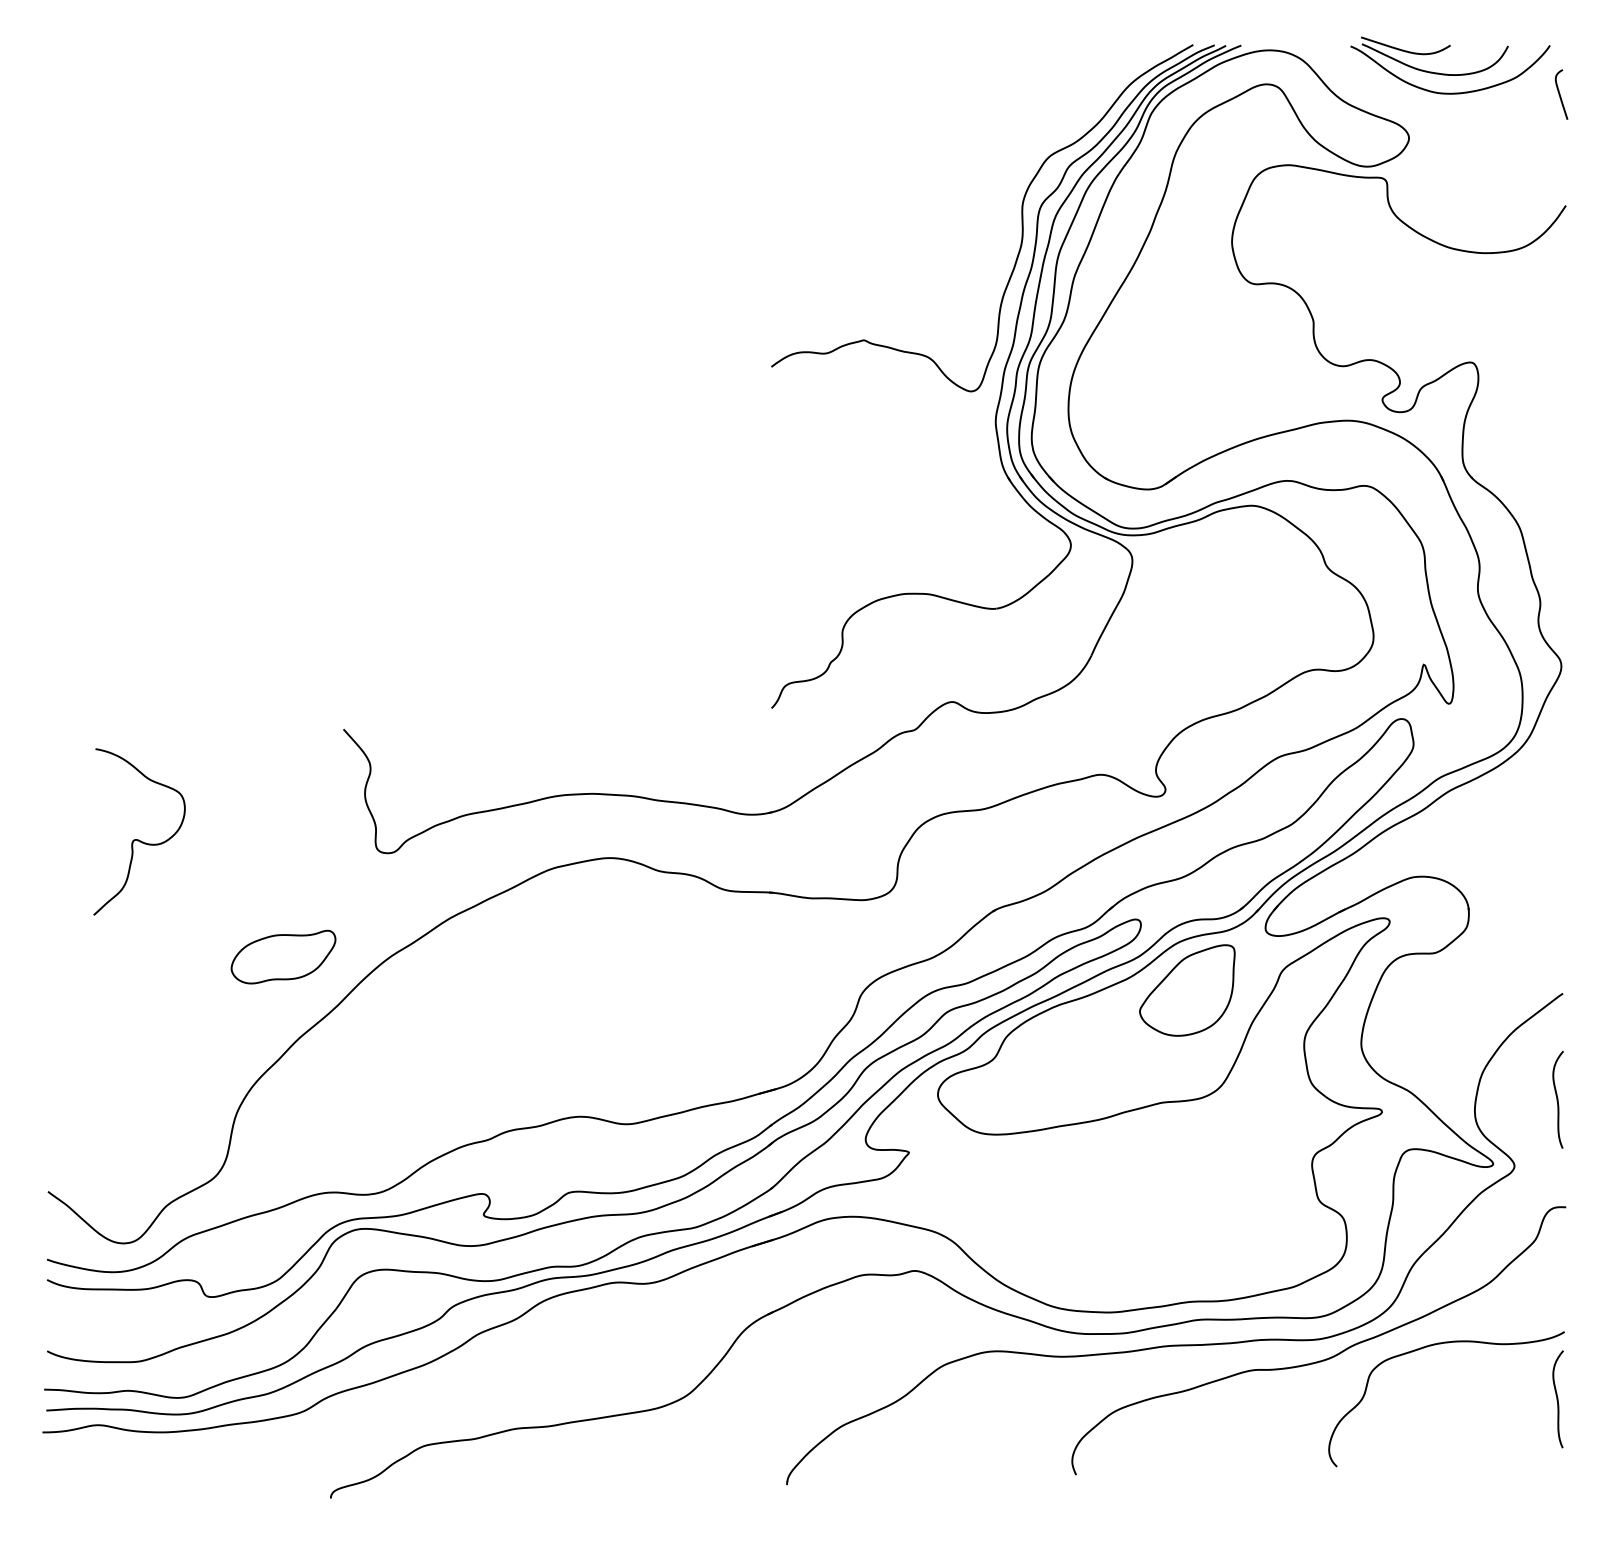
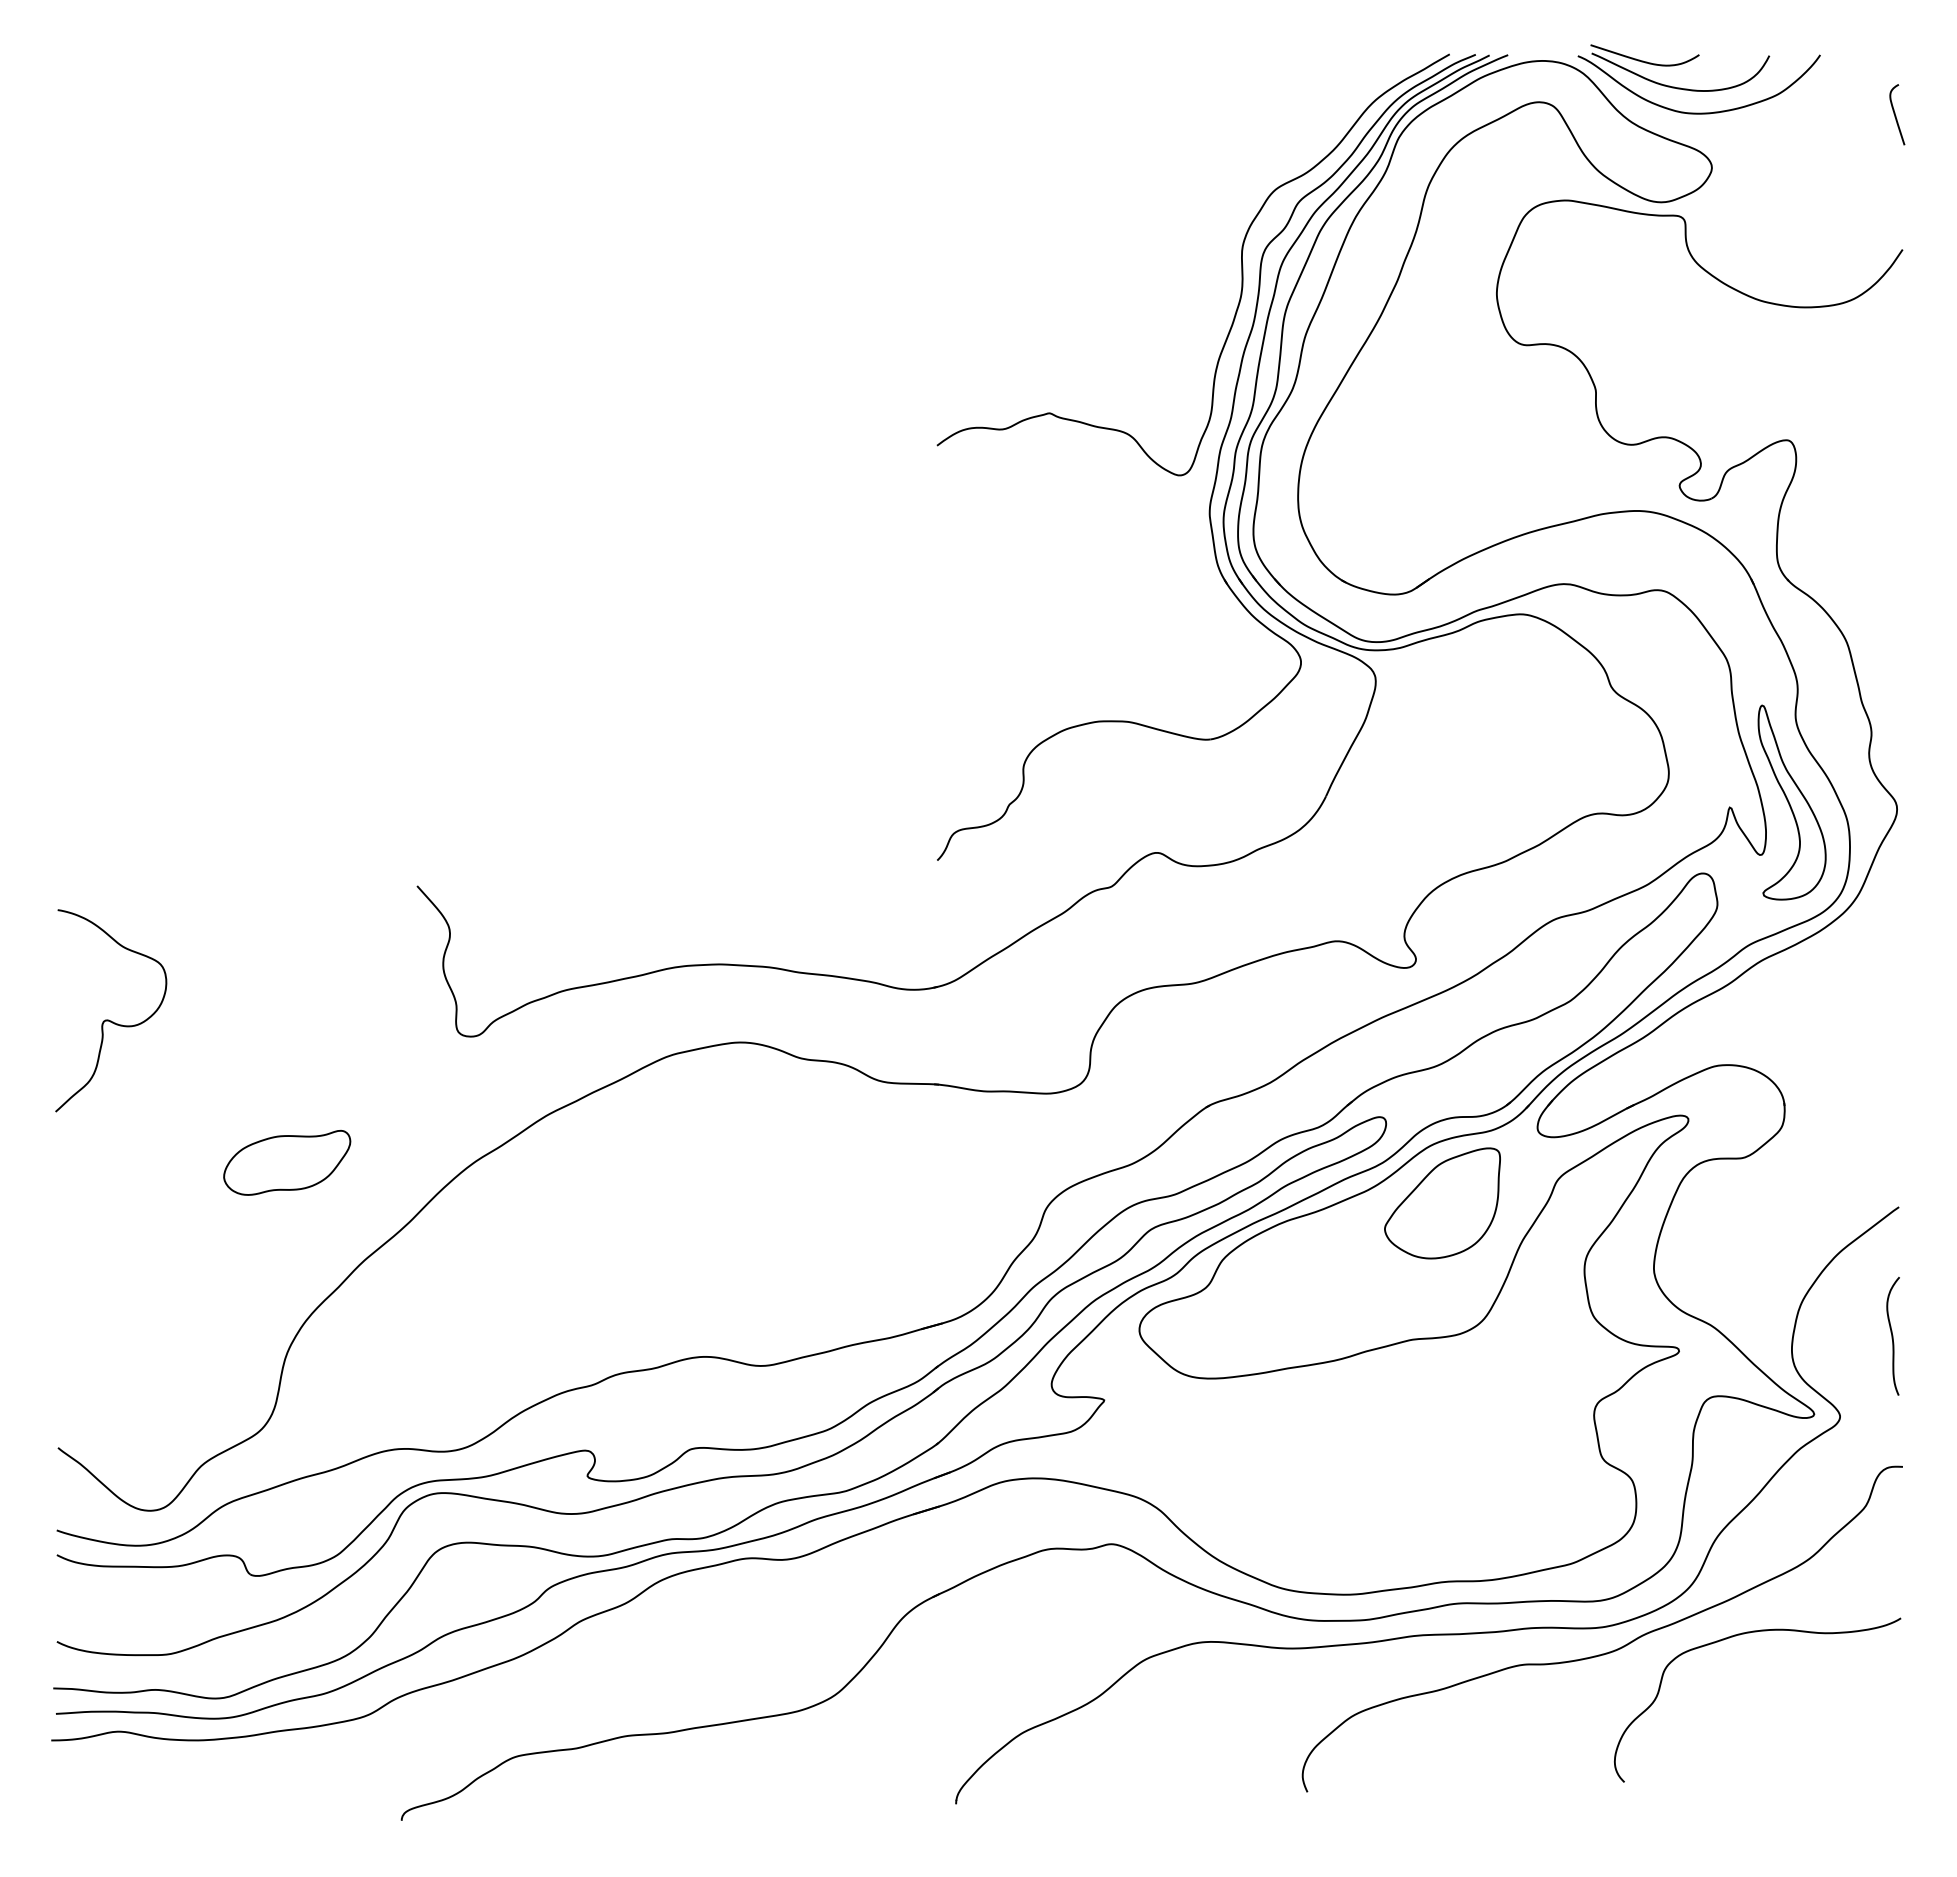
part: (1448, 73) -> (1696, 89), moved
part: (1474, 660) -> (1791, 802), added
curve: (137, 839) -> (108, 1019), moved
part: (283, 956) -> (287, 1162), moved
curve: (1557, 1399) -> (1892, 1700), removed

